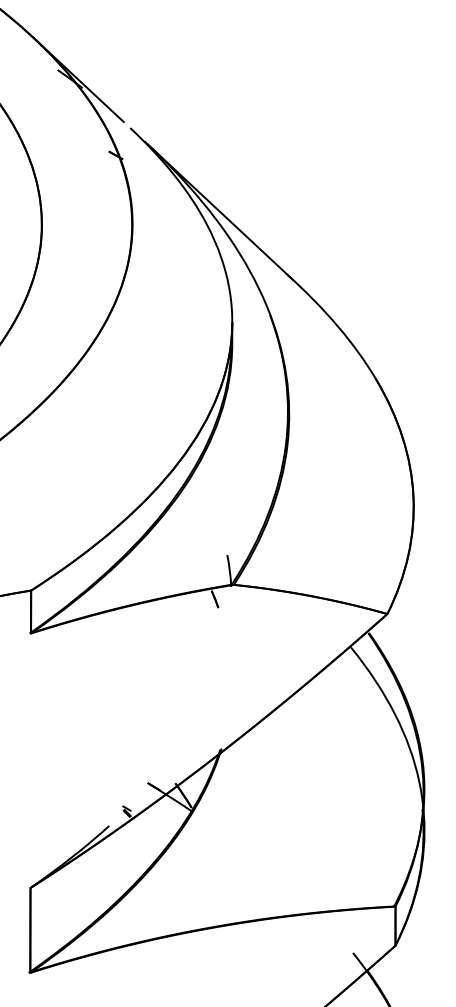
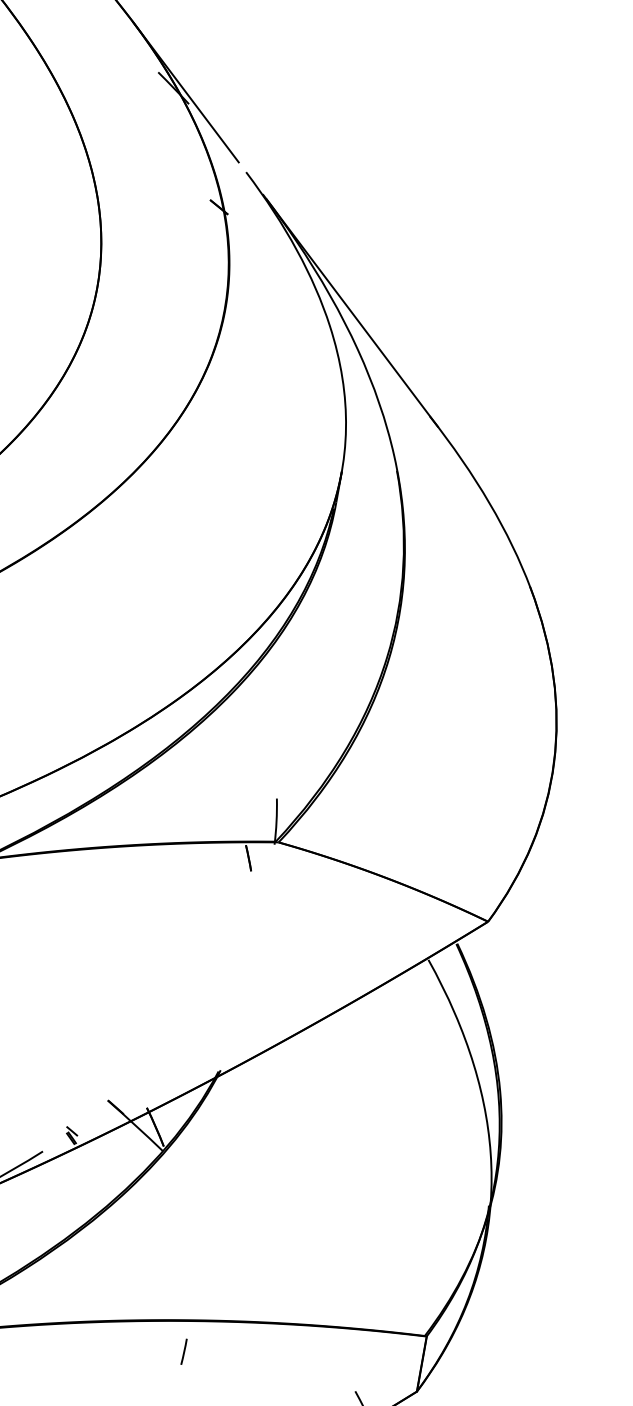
line: (230, 946) -> (184, 1351), added

